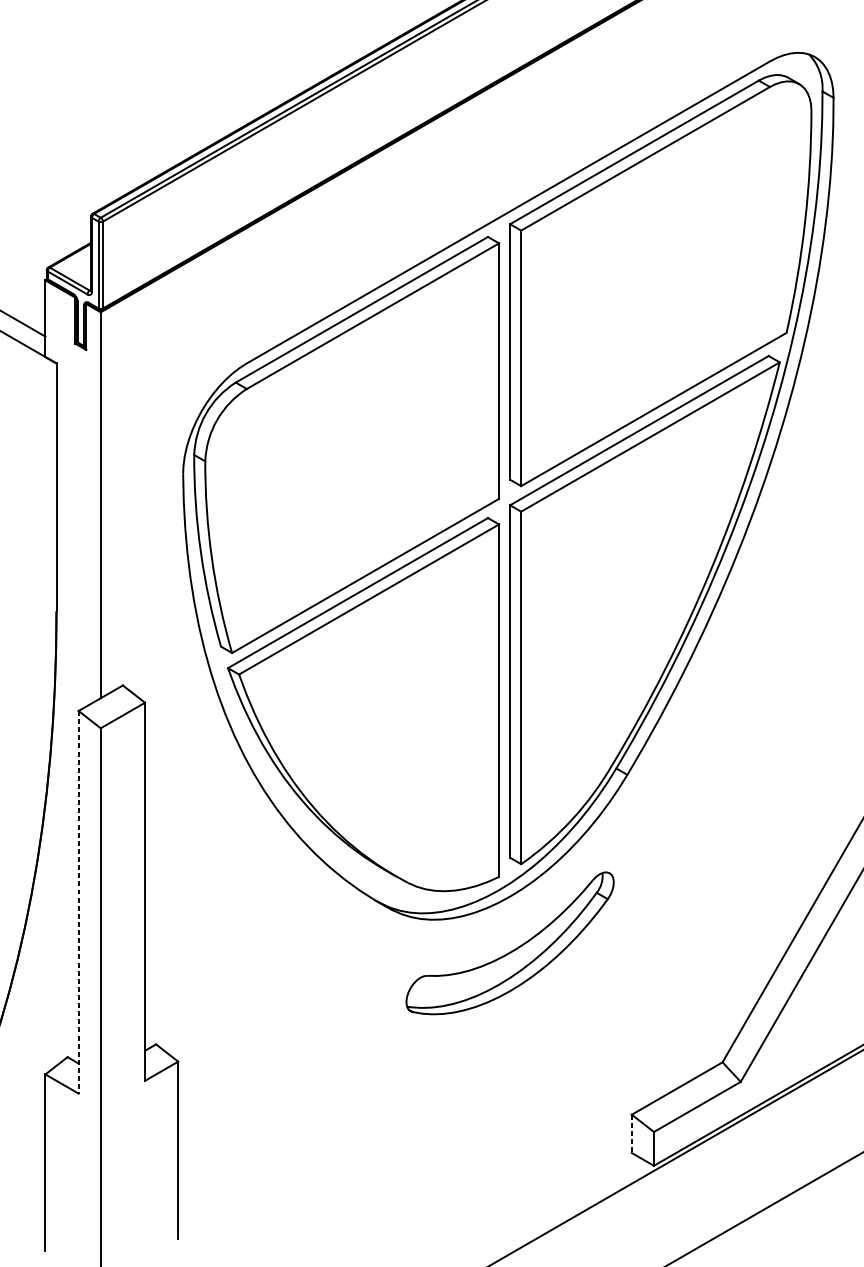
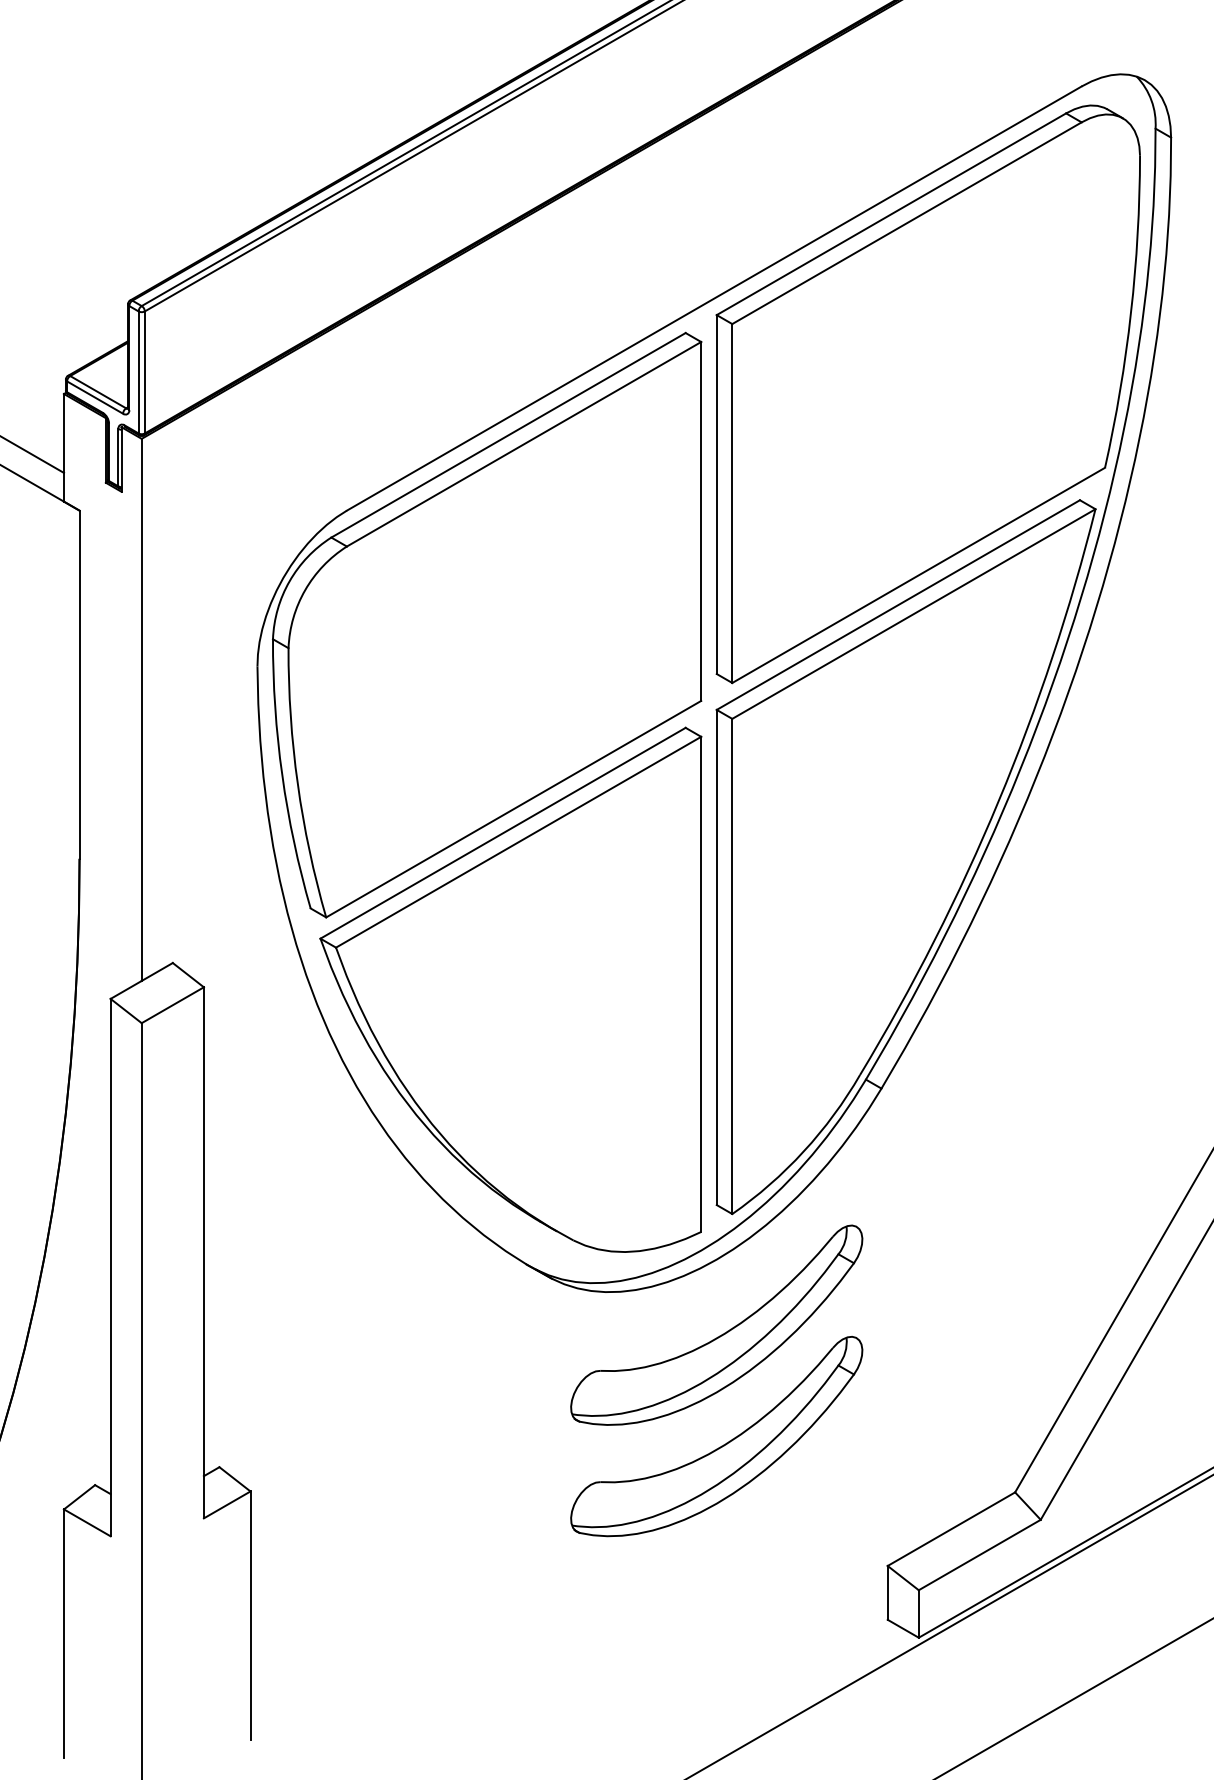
line: (78, 902) -> (110, 1267), dashed -> solid
part: (513, 1028) -> (721, 1445), added
line: (631, 1133) -> (887, 1592), dashed -> solid

